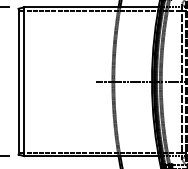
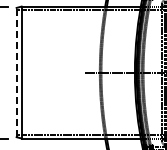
line: (18, 81) -> (16, 72), solid -> dashed

